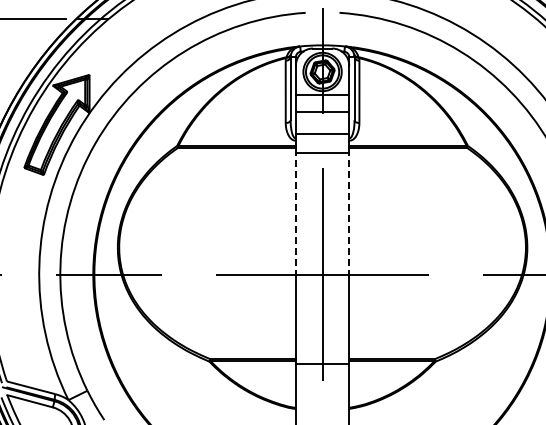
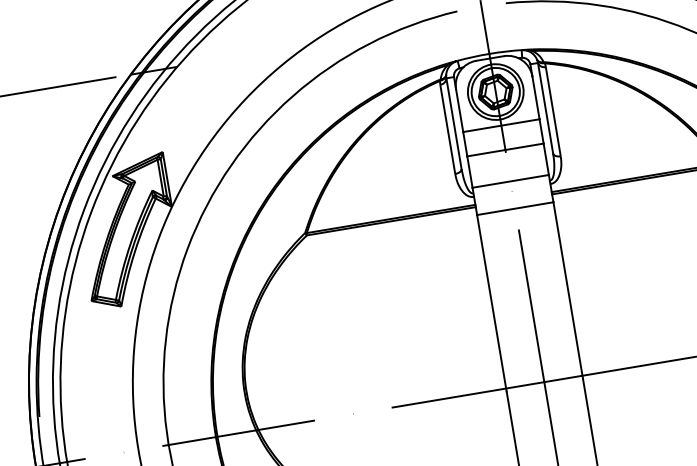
line: (295, 215) -> (491, 304), dashed -> solid
line: (349, 215) -> (568, 291), dashed -> solid

